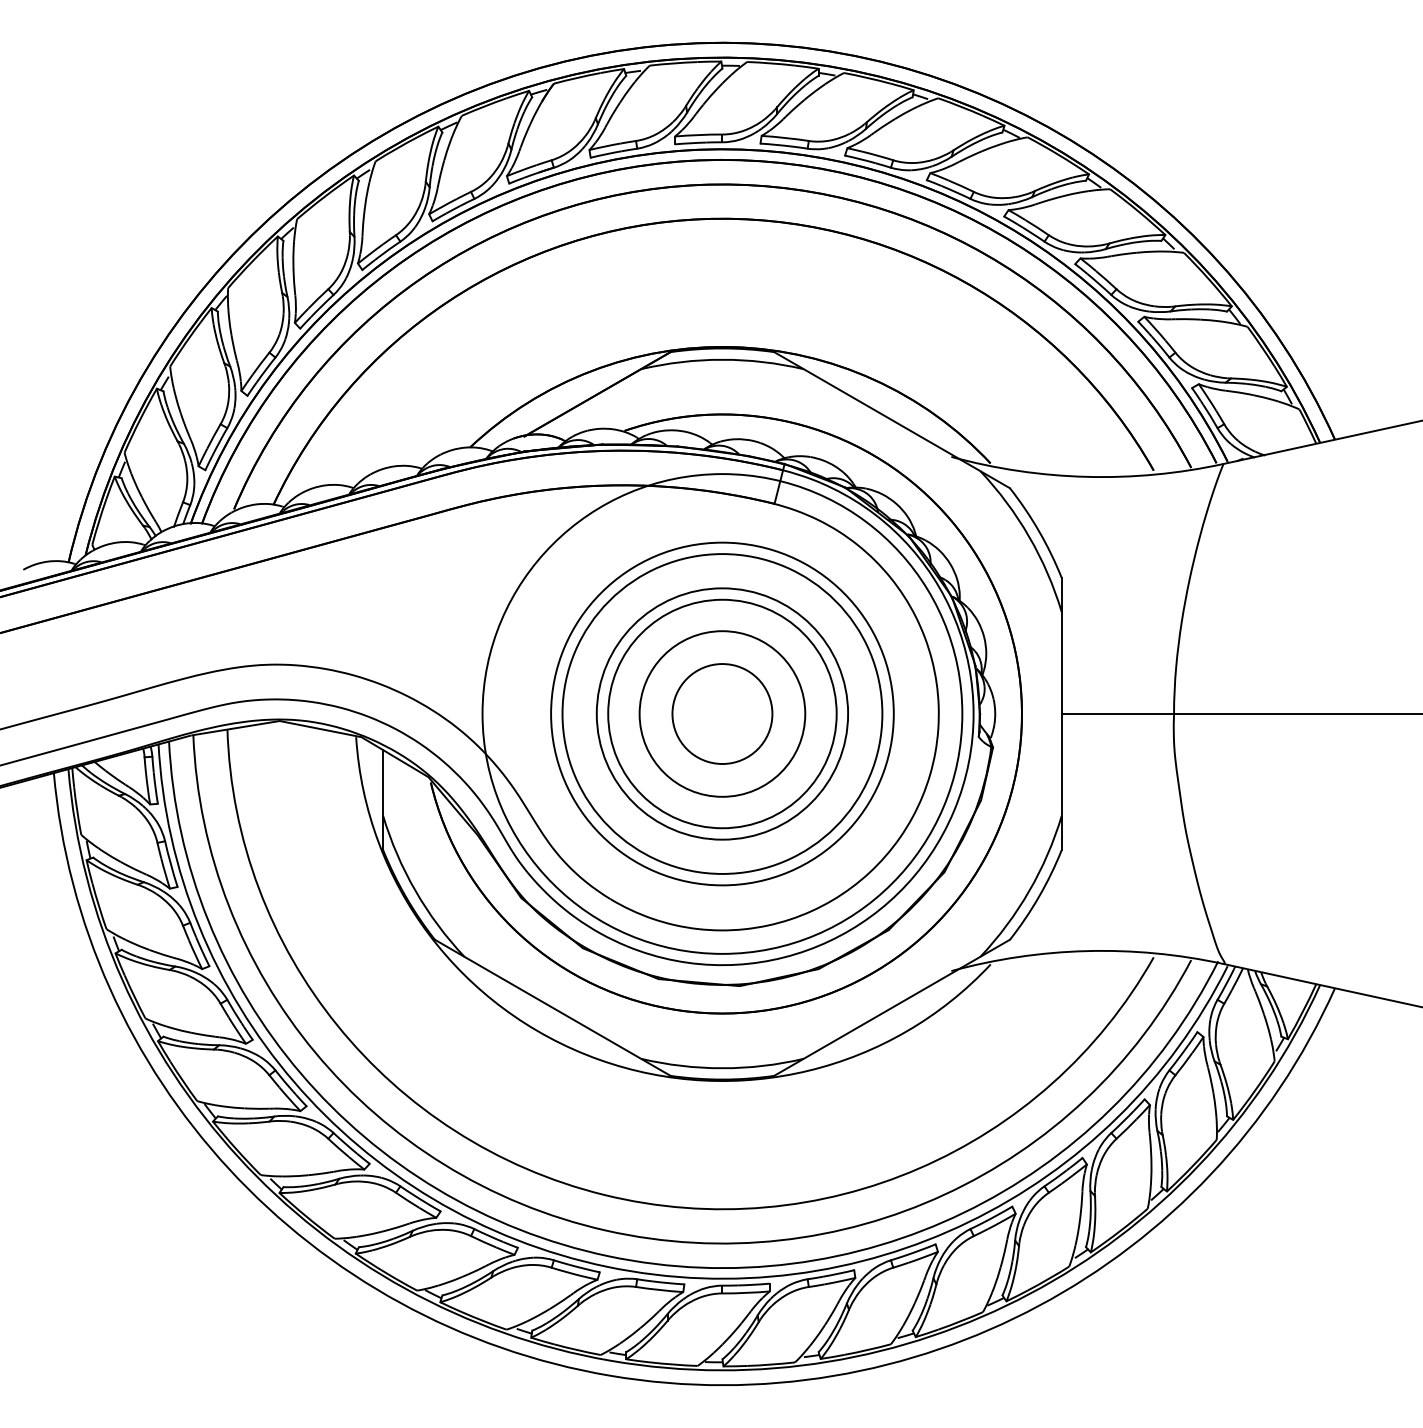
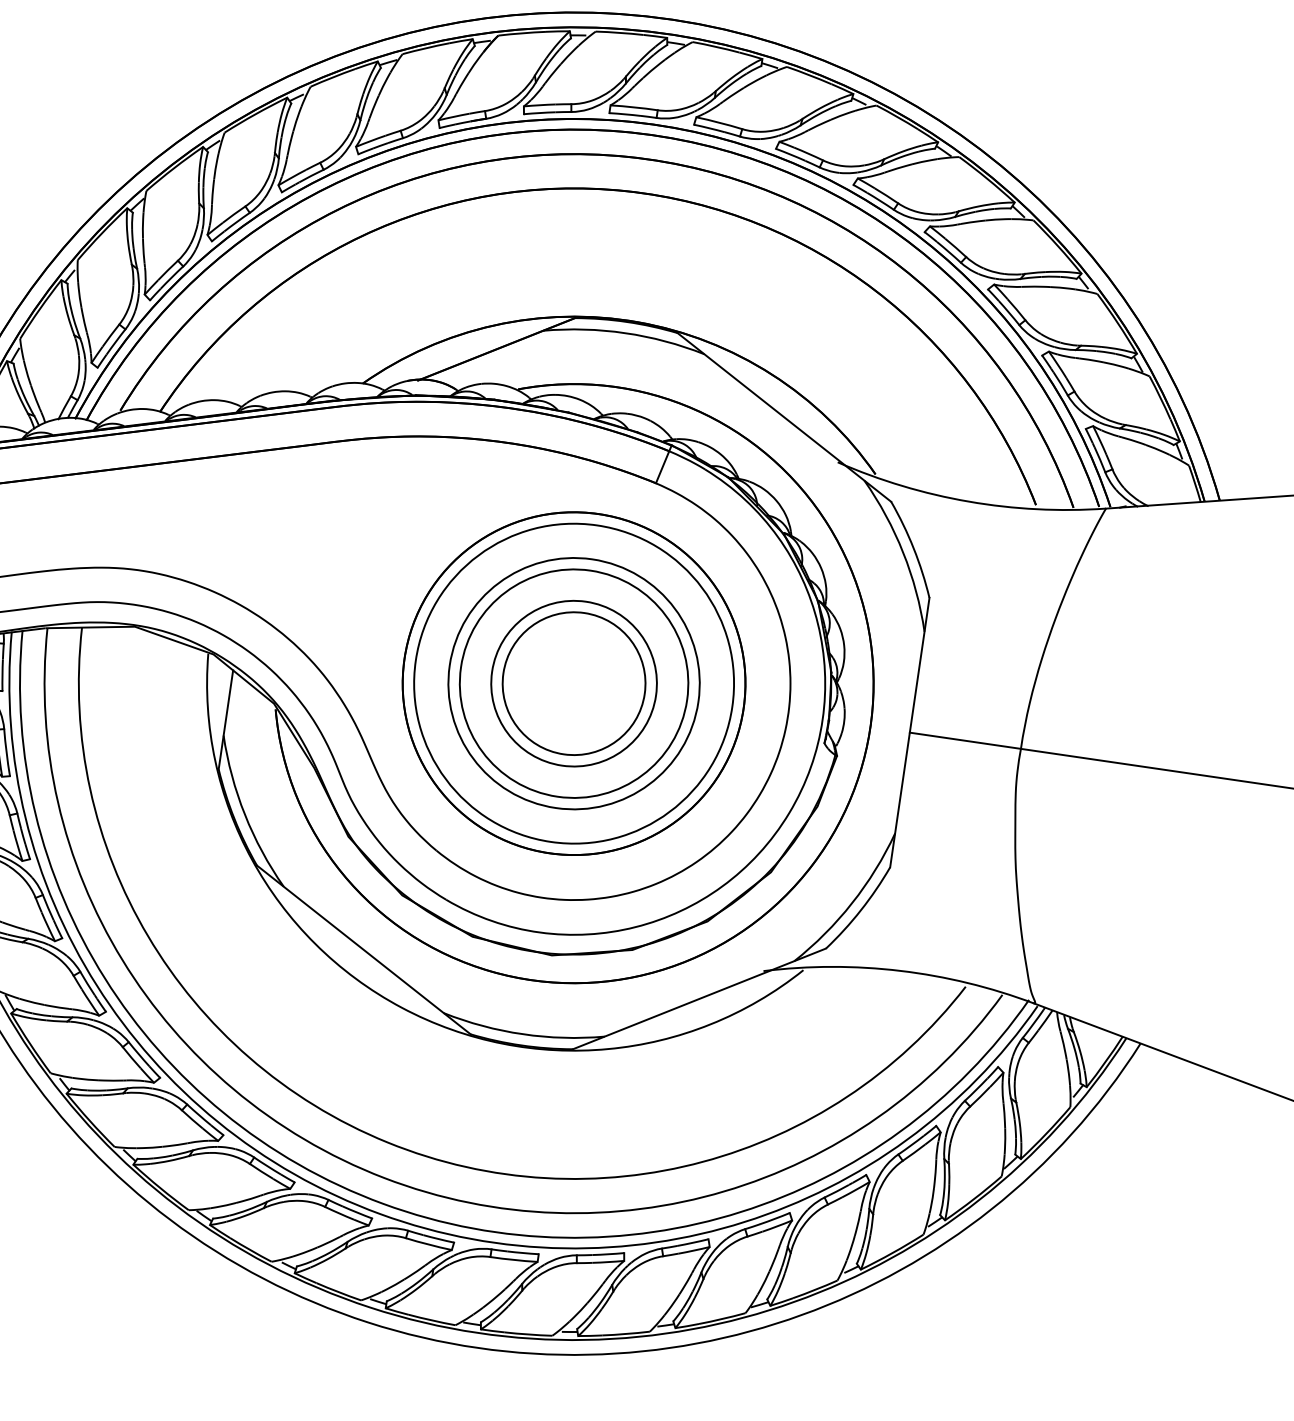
circle: (722, 713) -> (574, 683), size x0.71
circle: (722, 713) -> (574, 683), size x1.43

